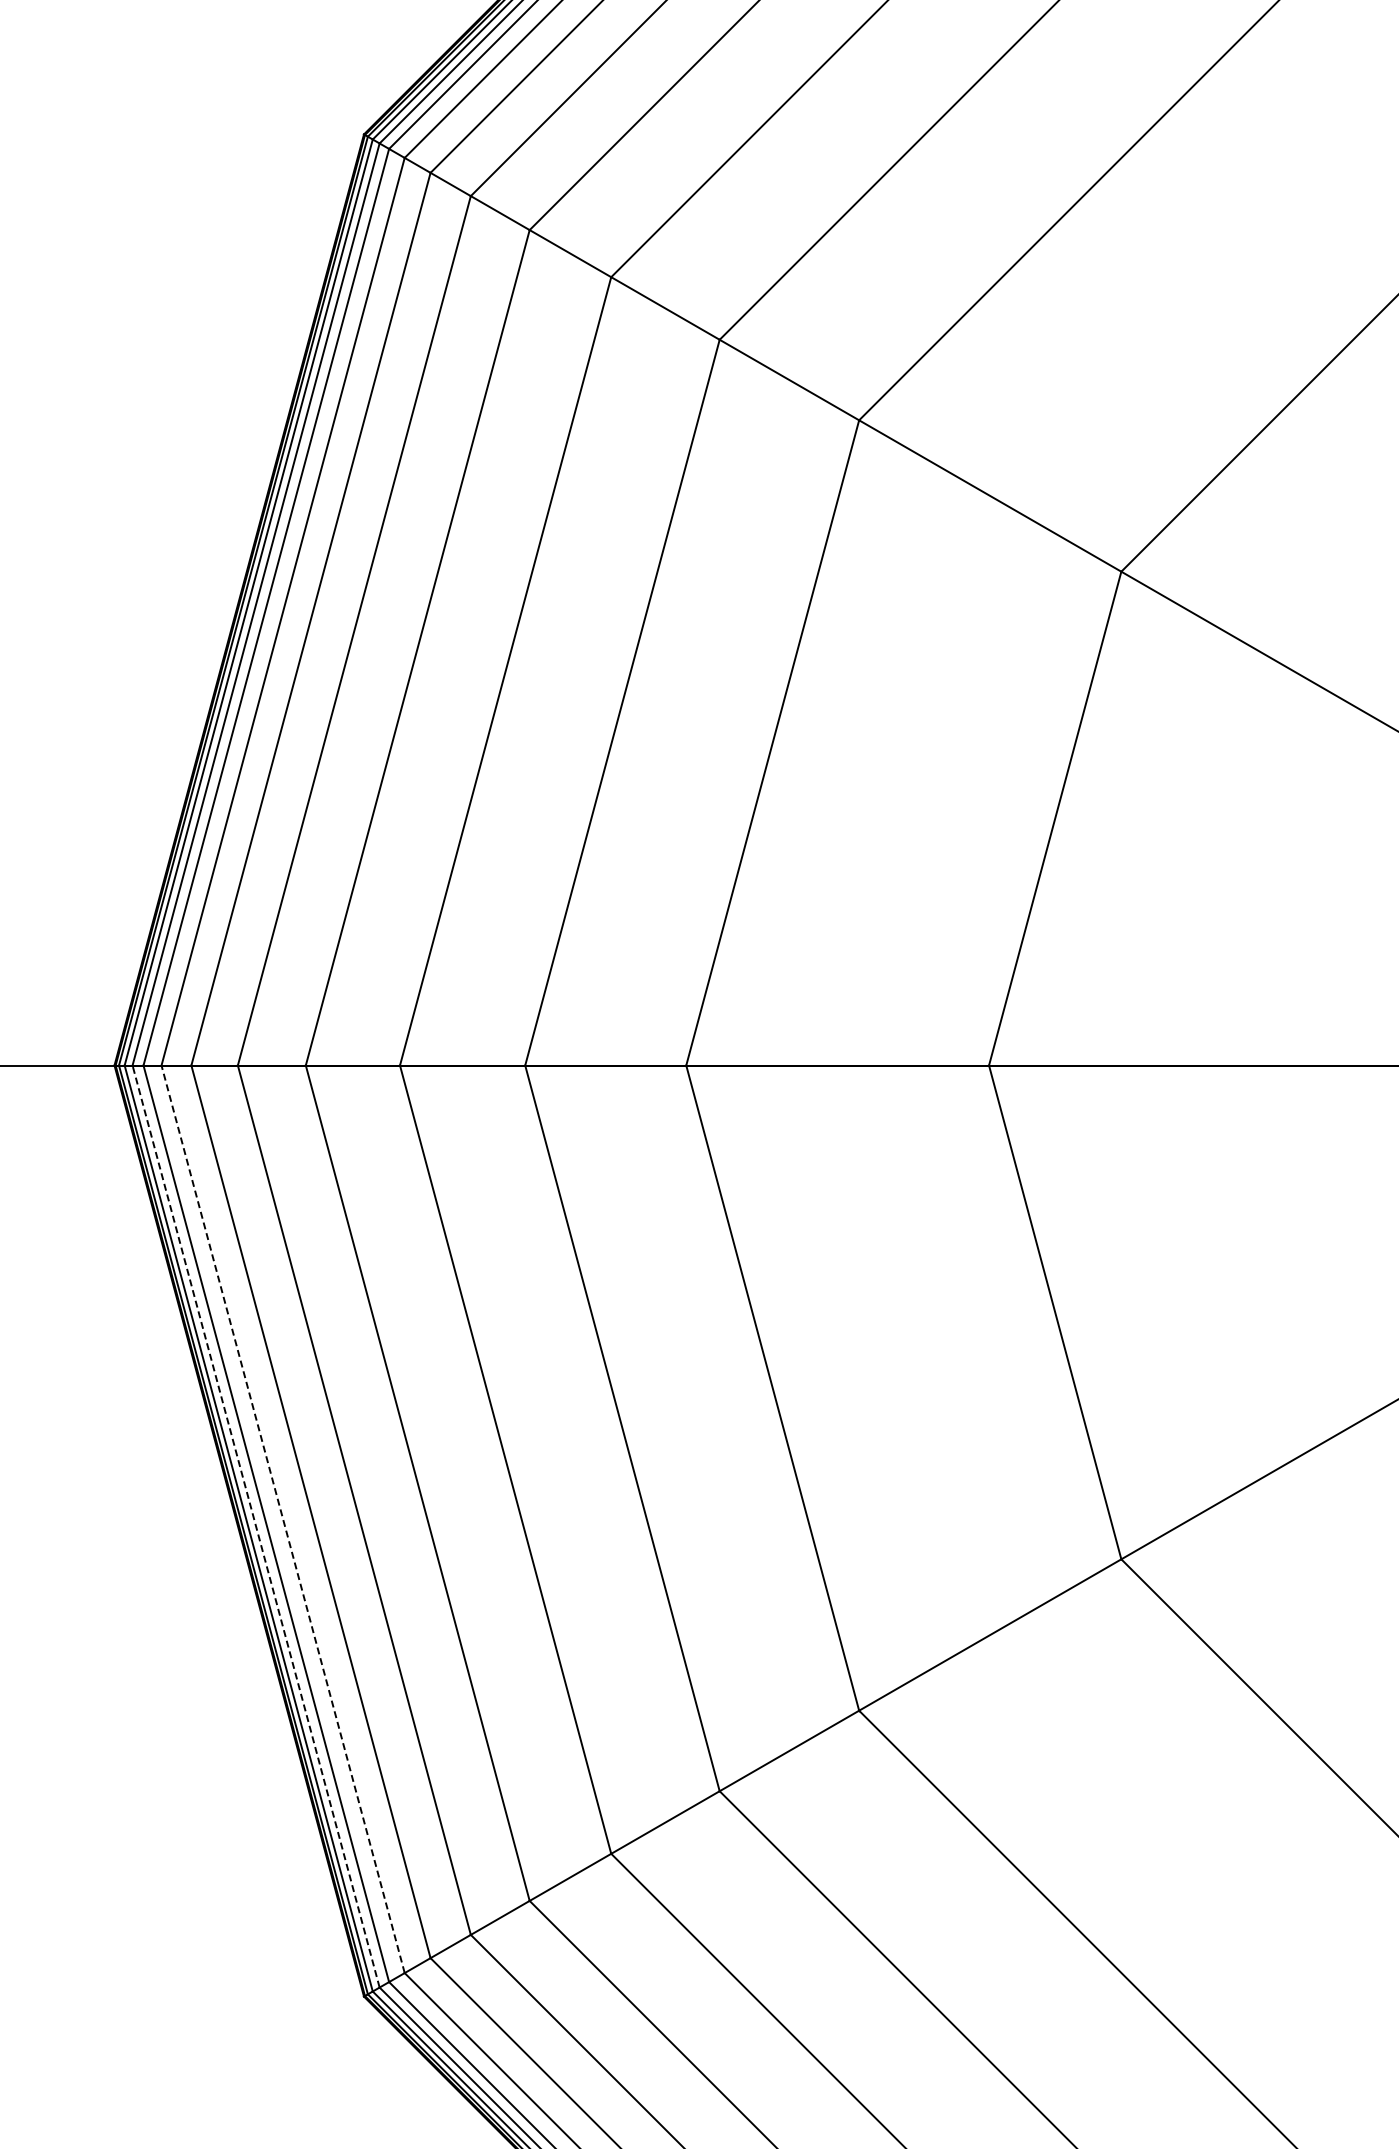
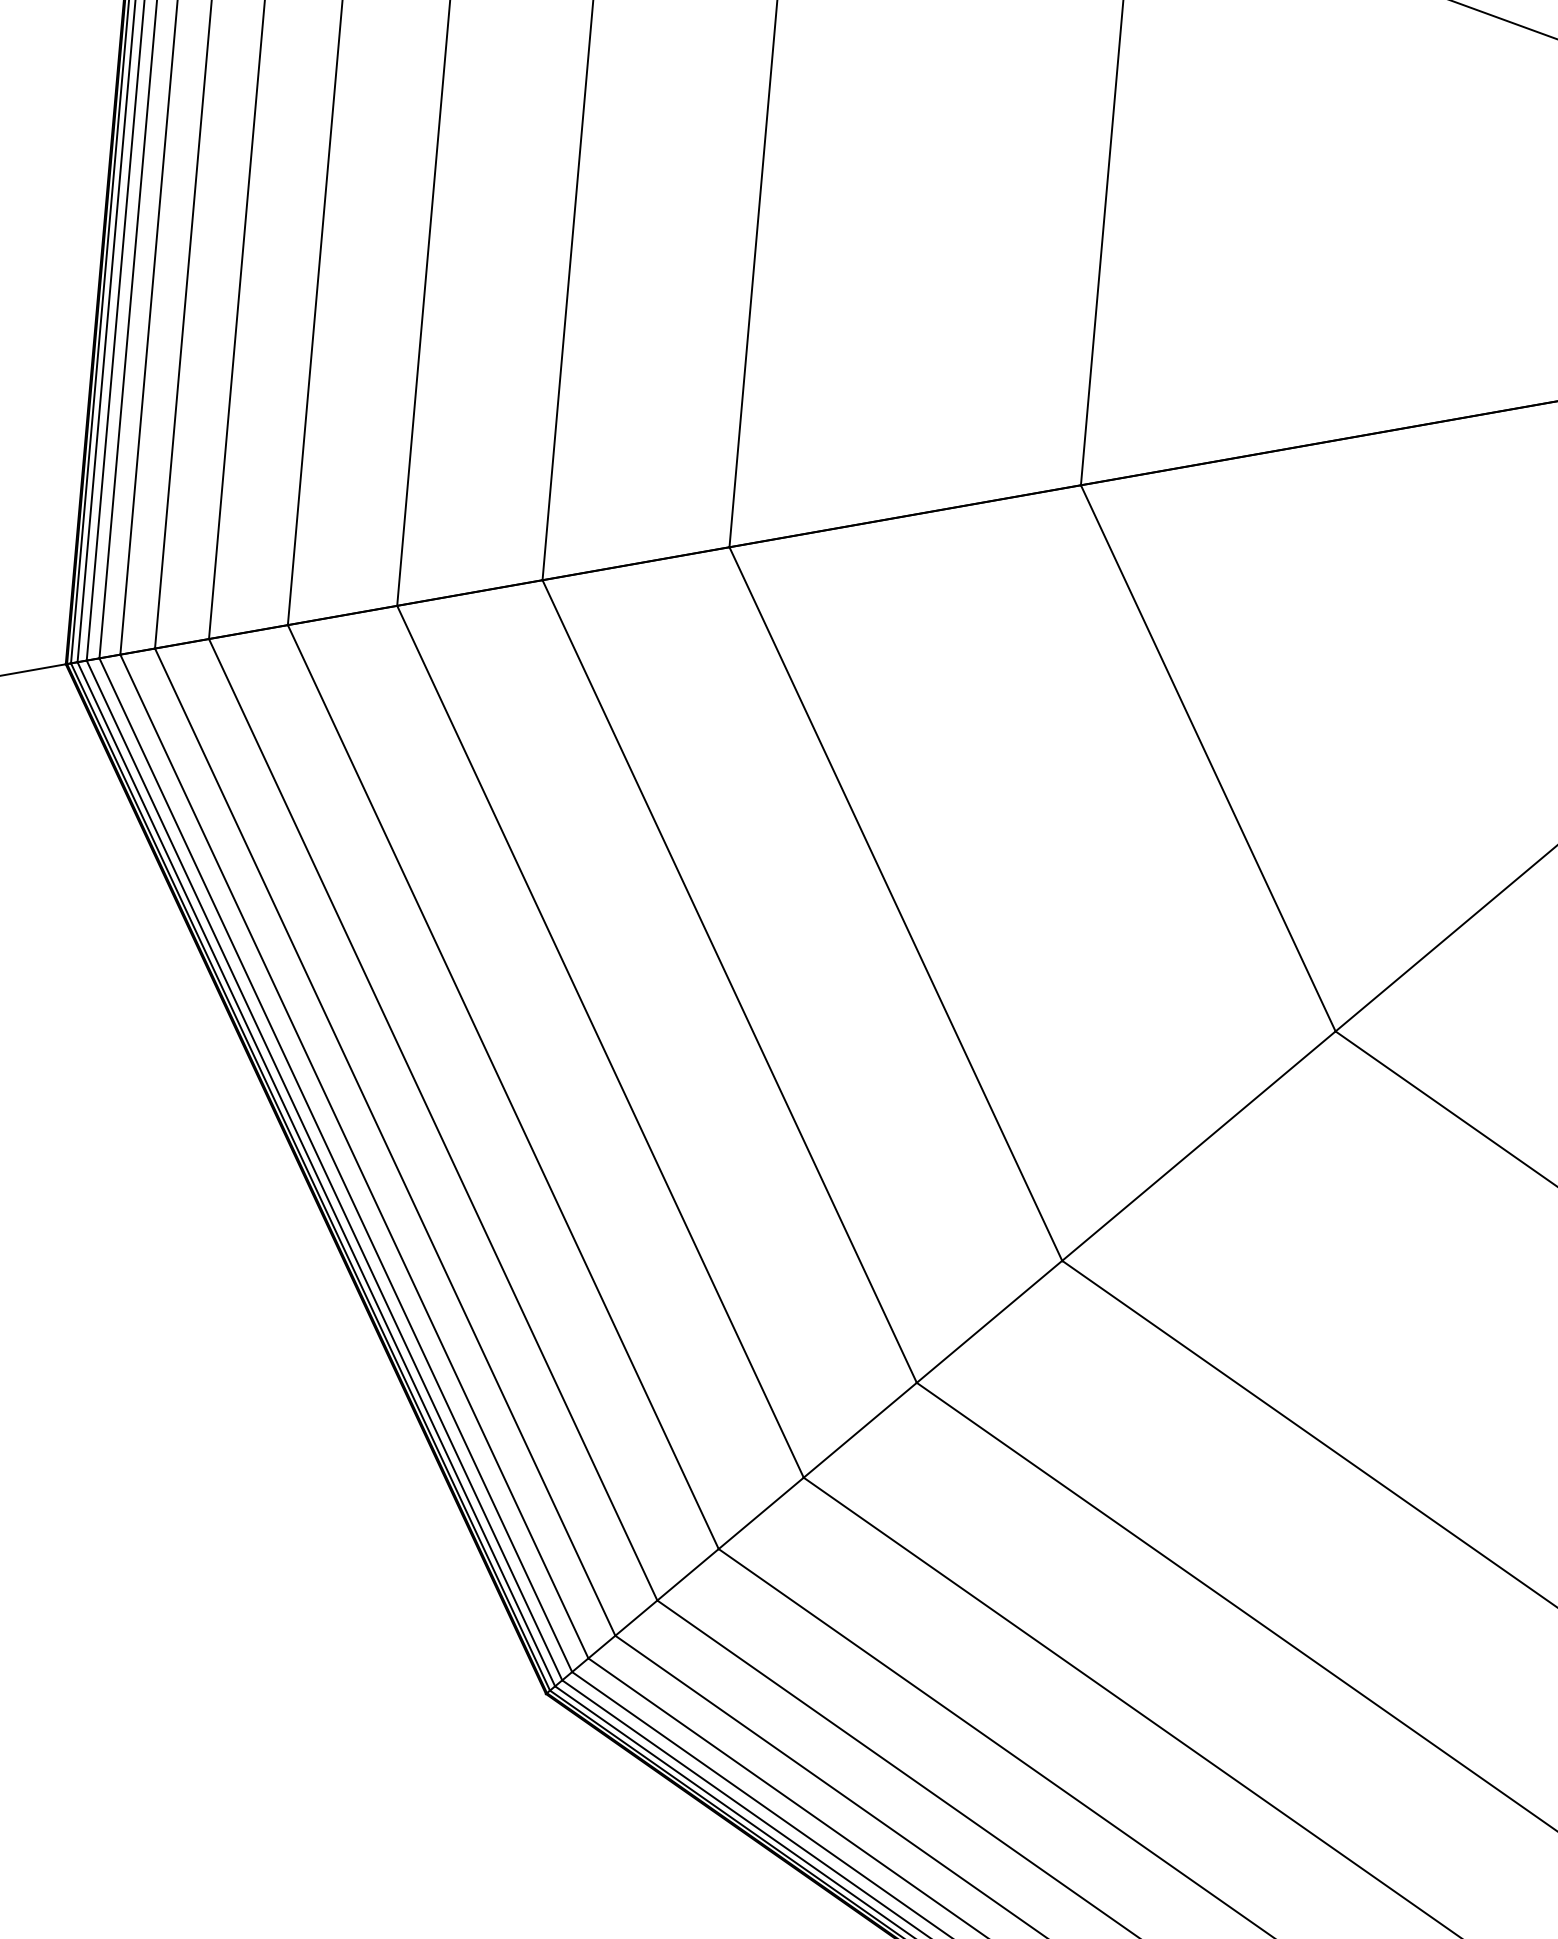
line: (283, 1519) -> (354, 1156), dashed -> solid
line: (255, 1526) -> (323, 1170), dashed -> solid

